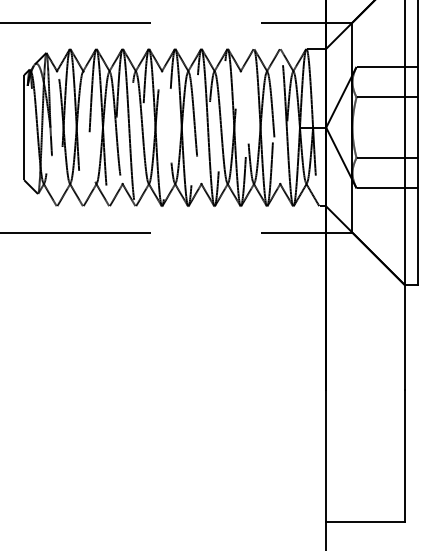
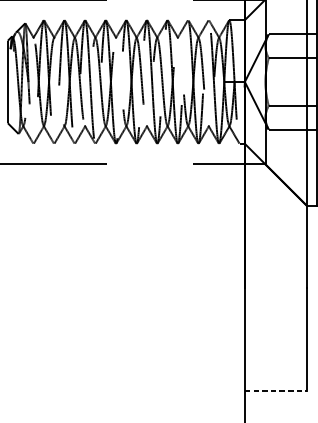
line: (366, 521) -> (276, 391), solid -> dashed

